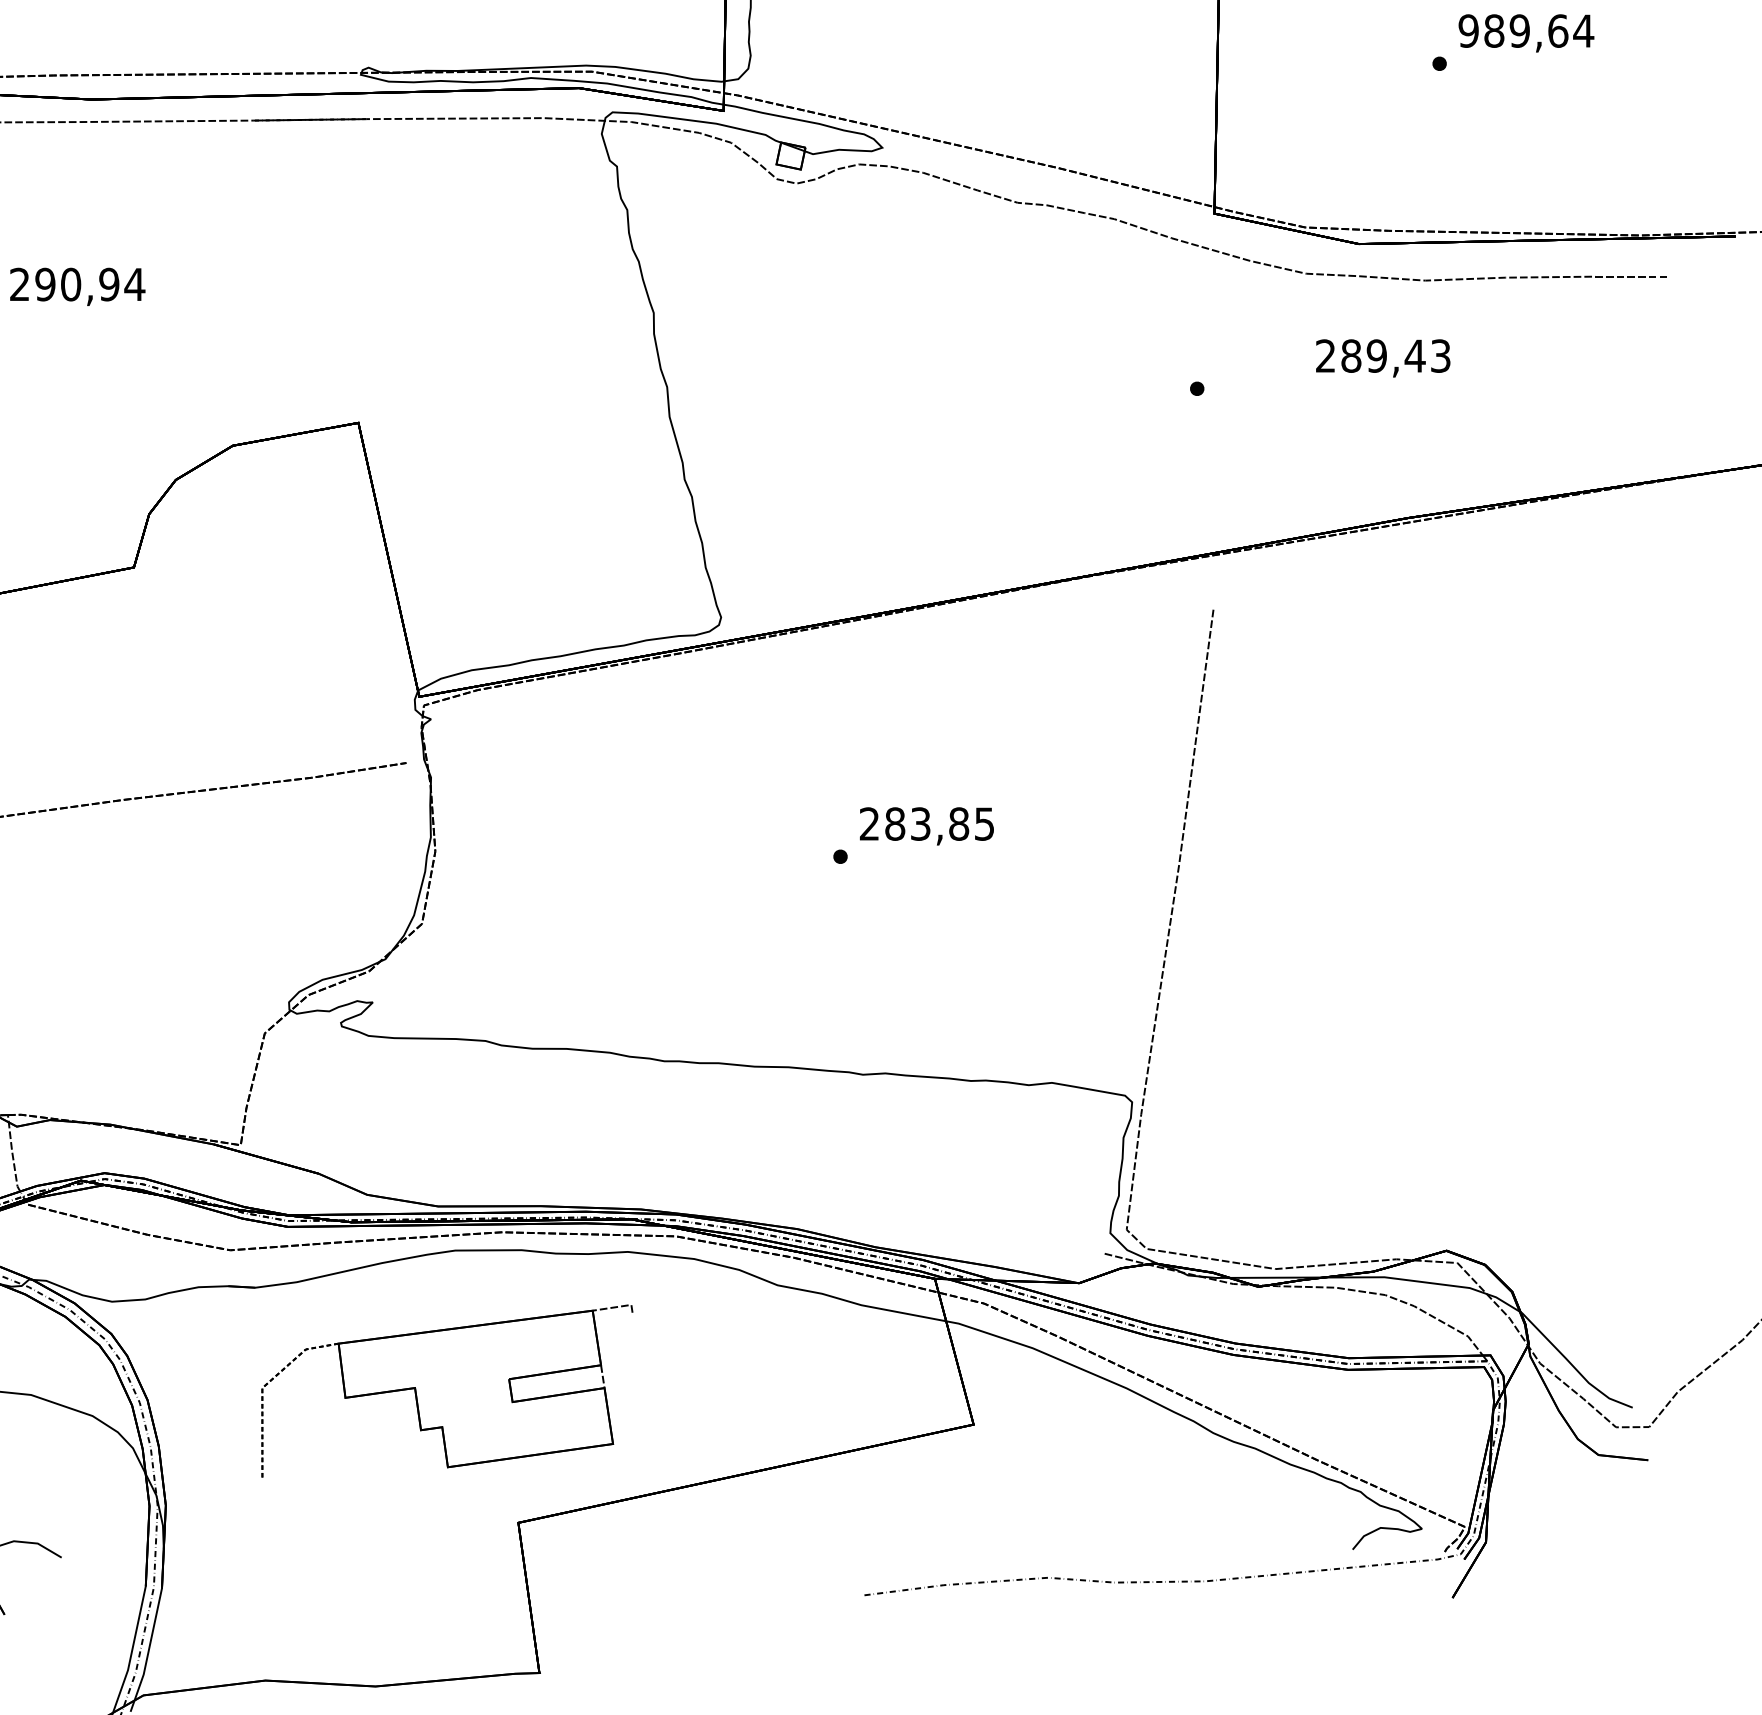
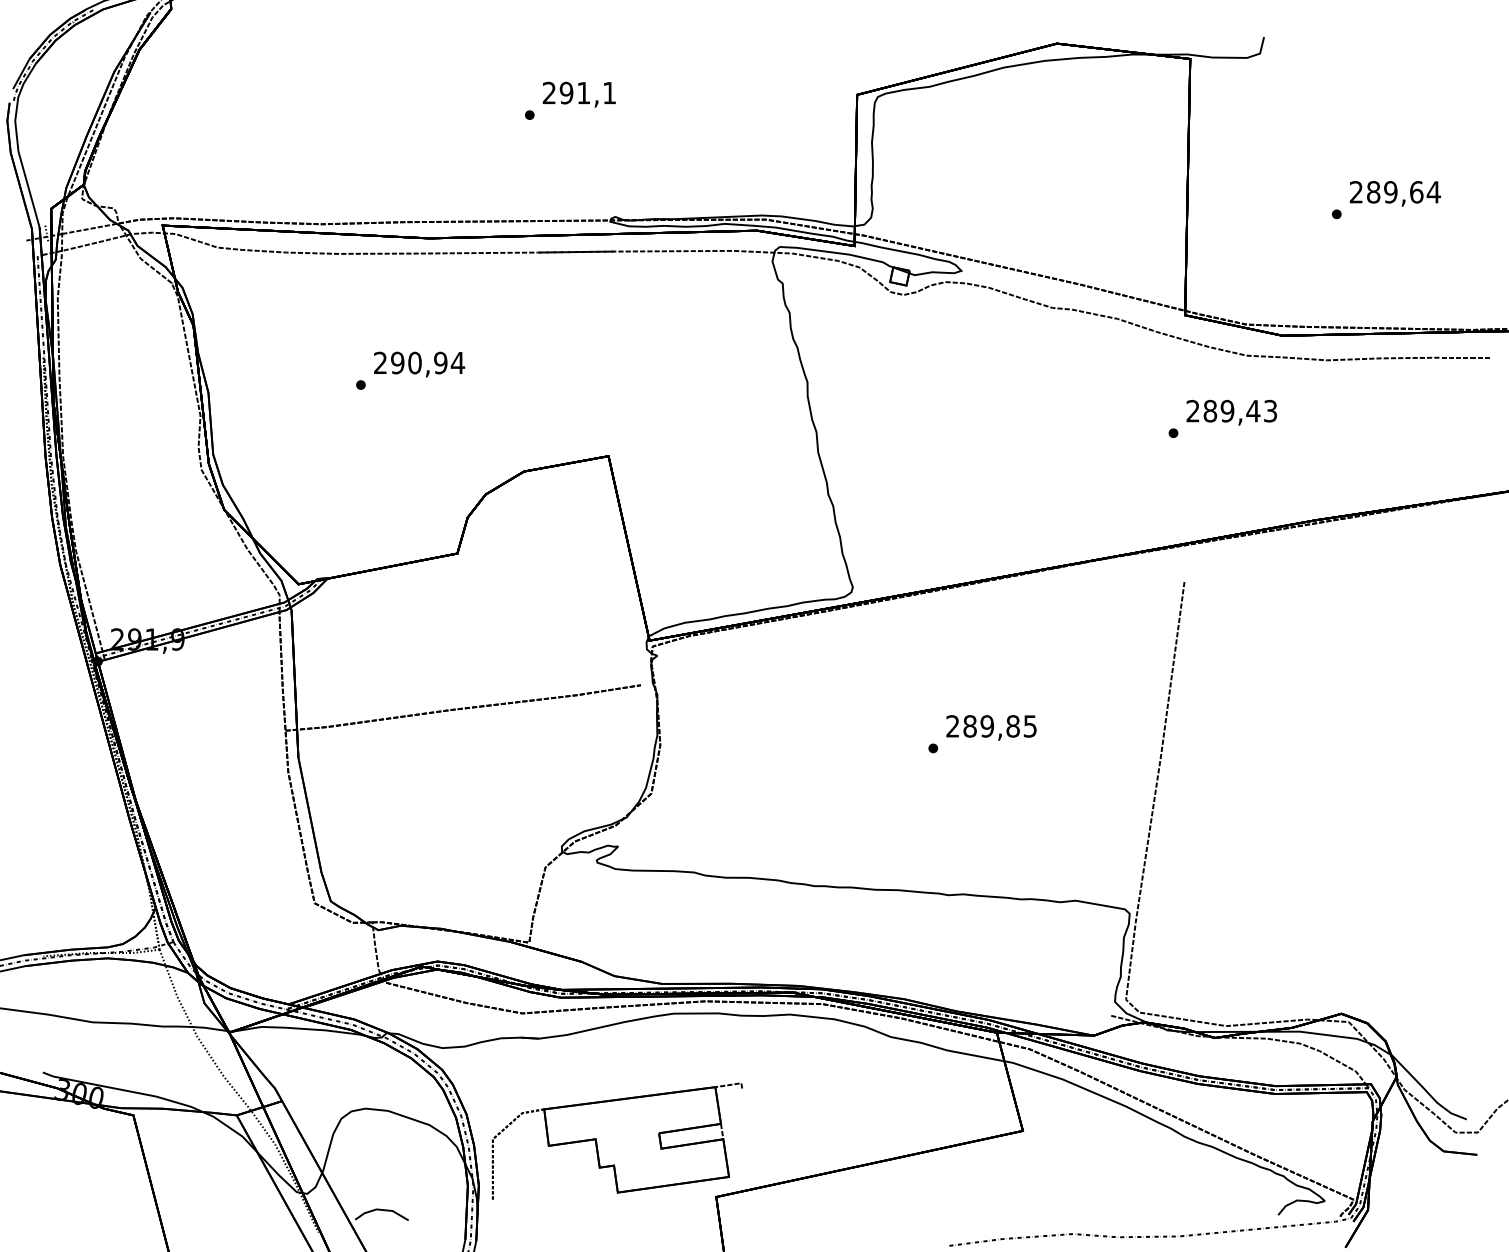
text: (1468, 31) -> (1356, 192), 989,64 -> 289,64
text: (1382, 358) -> (1231, 412), moved
text: (919, 824) -> (986, 726), 283,85 -> 289,85
part: (445, 1389) -> (616, 1140), moved

